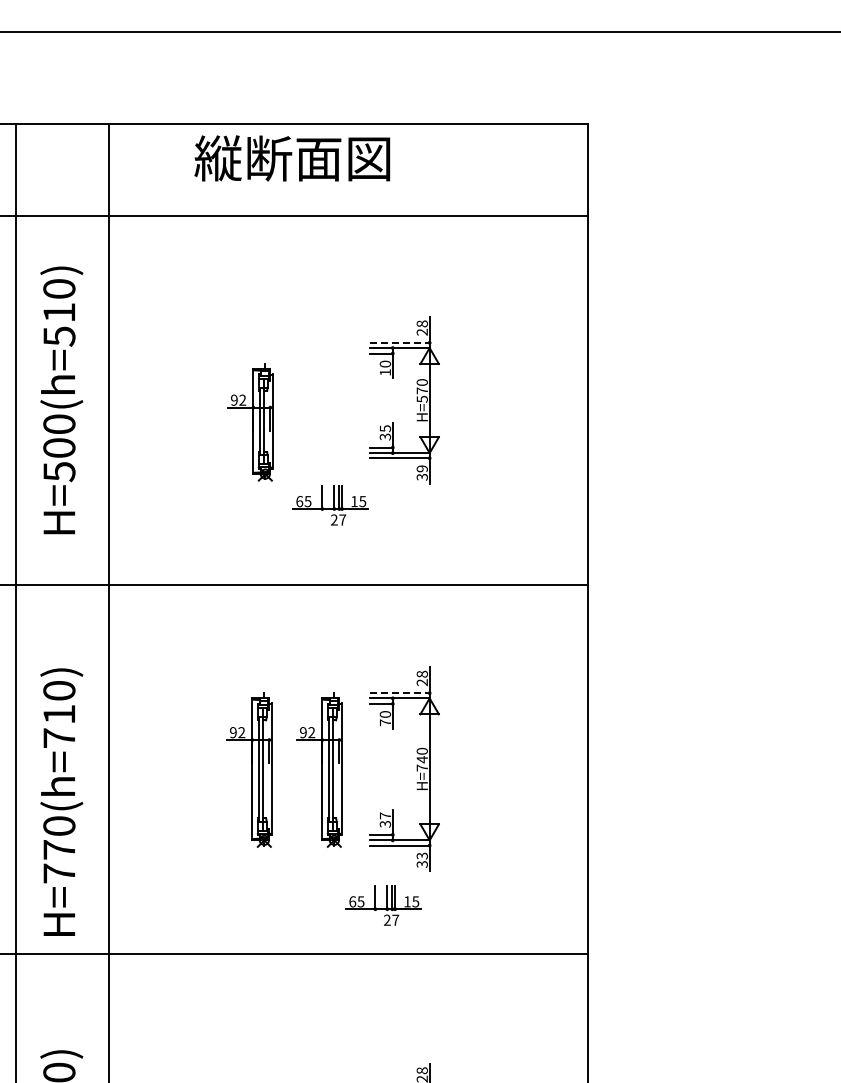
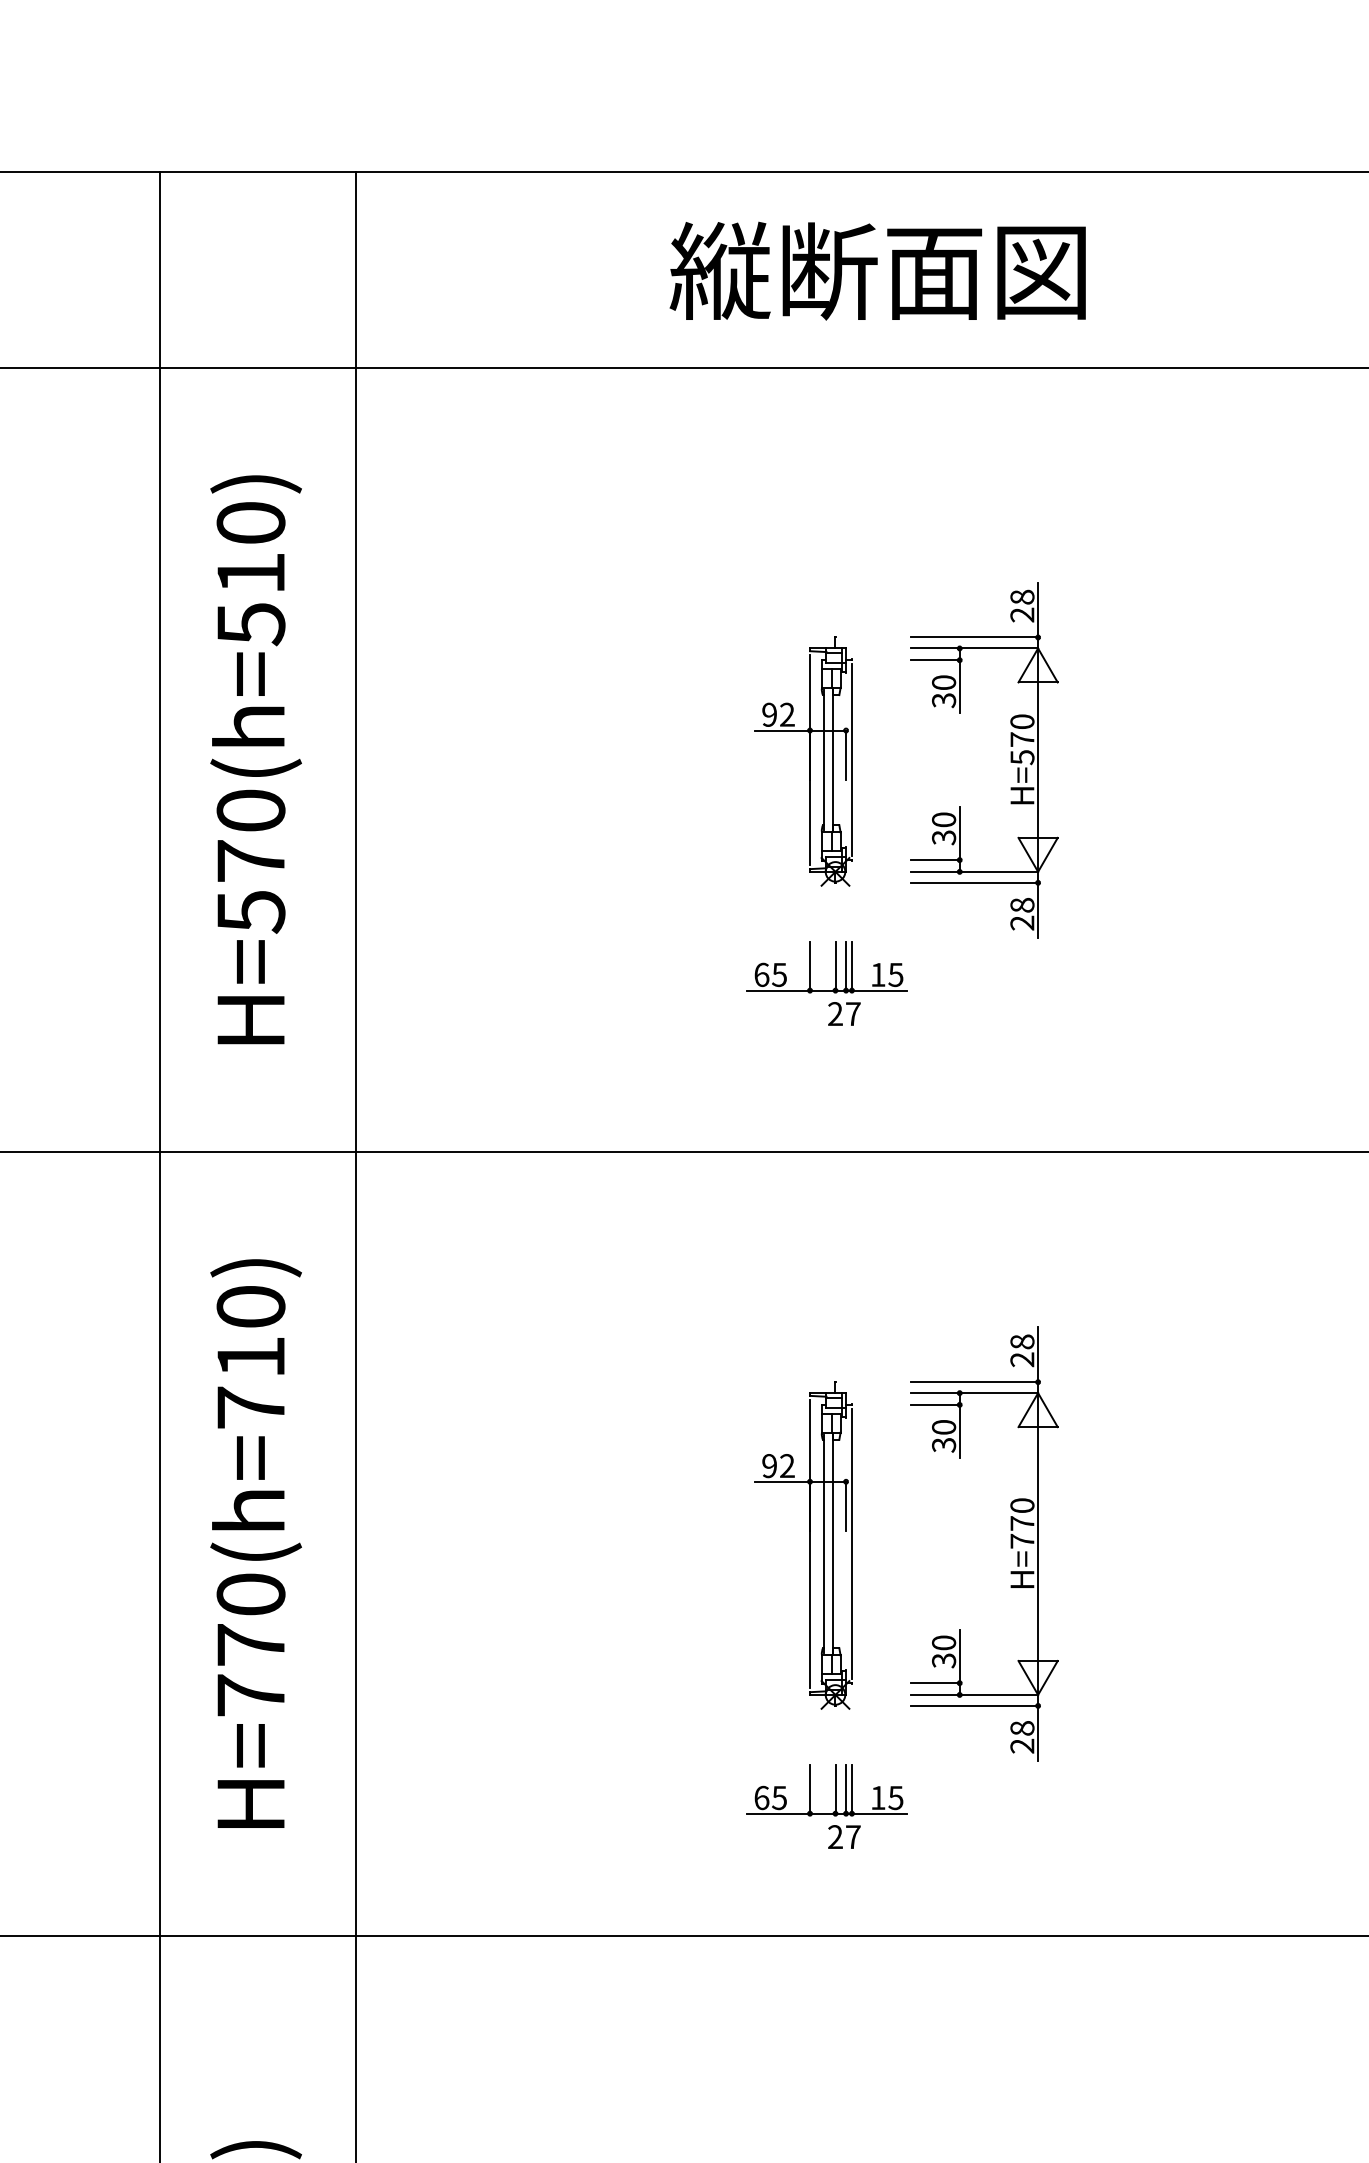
text: (292, 158) -> (878, 271), moved
line: (399, 342) -> (973, 636), dashed -> solid
text: (385, 372) -> (944, 700), 10 -> 30
part: (250, 422) -> (803, 762), moved
text: (384, 428) -> (942, 819), 35 -> 30
text: (59, 447) -> (251, 859), H=500(h=510) -> H=570(h=510)
text: (421, 472) -> (1020, 913), 39 -> 28
line: (399, 693) -> (973, 1382), dashed -> solid
text: (385, 722) -> (944, 1444), 70 -> 30
text: (421, 759) -> (1020, 1523), H=740 -> H=770
part: (249, 769) -> (655, 1544), removed
text: (61, 801) -> (255, 1542), moved
text: (385, 815) -> (944, 1642), 37 -> 30
text: (421, 859) -> (1020, 1735), 33 -> 28
part: (383, 905) -> (827, 1805), moved

